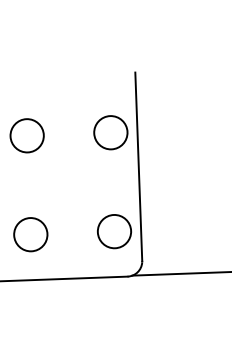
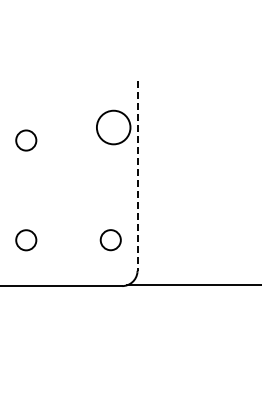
circle: (110, 132) -> (113, 127), moved
circle: (27, 135) -> (26, 140), size x0.6
line: (138, 166) -> (137, 175), solid -> dashed
circle: (114, 230) -> (110, 239), size x0.6
circle: (31, 234) -> (26, 240), size x0.6

